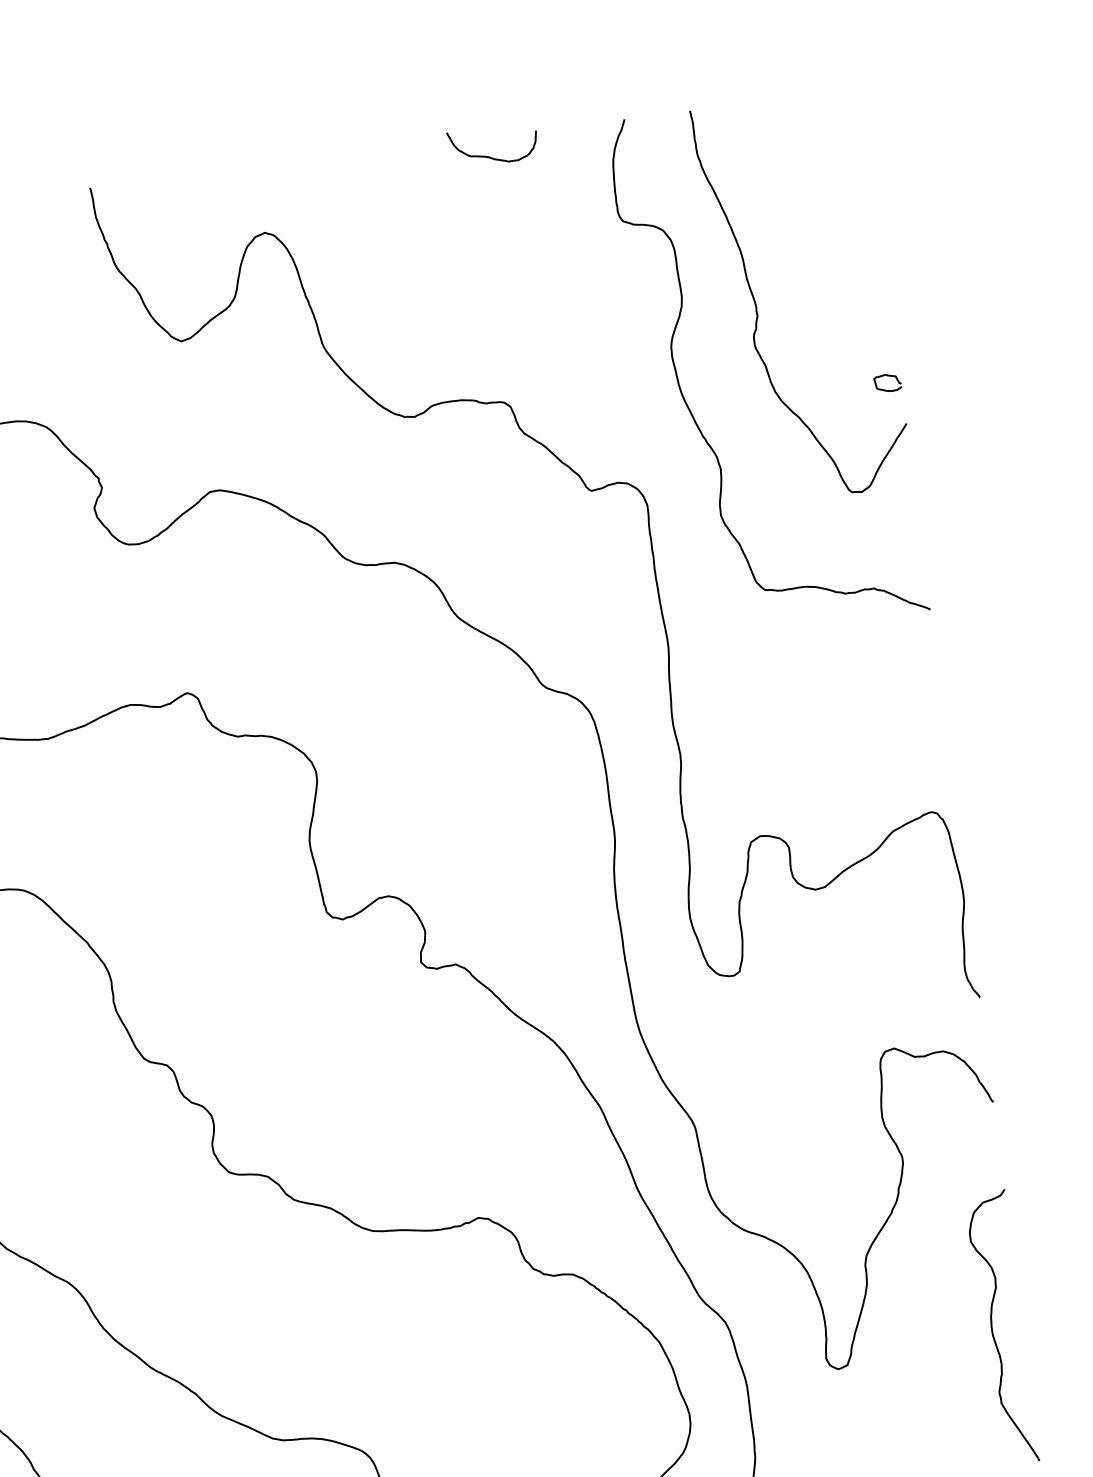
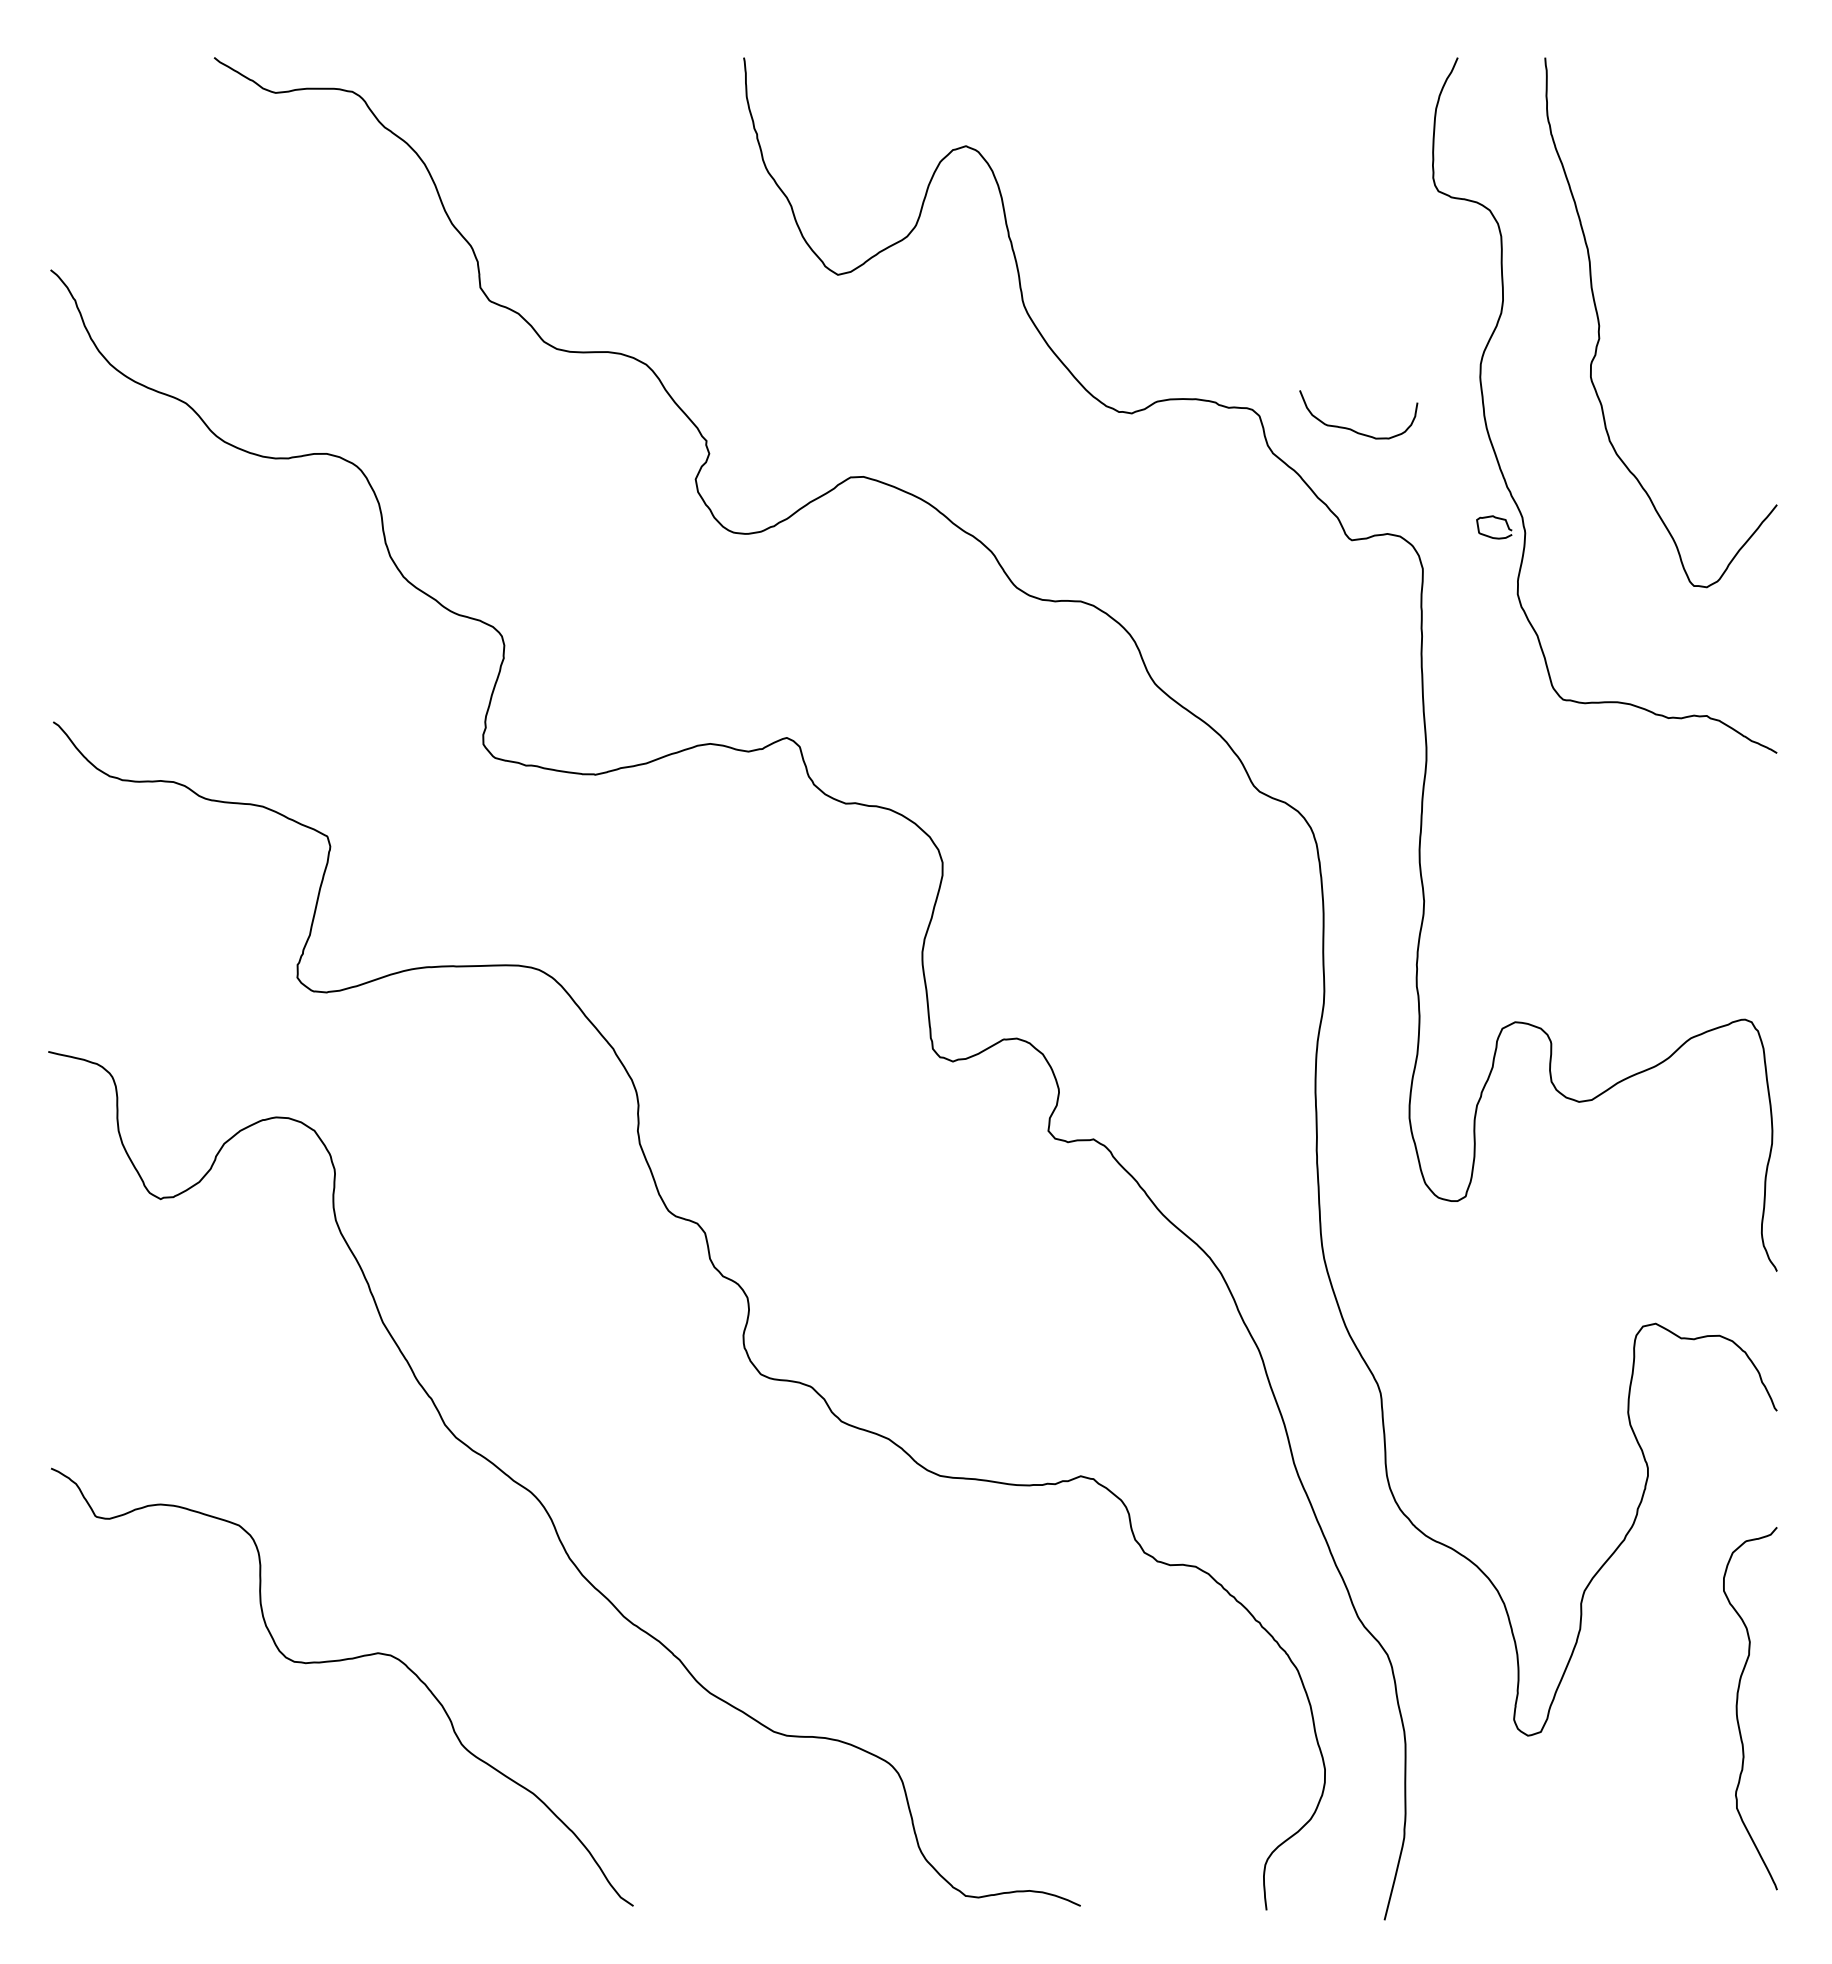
curve: (489, 156) -> (1351, 428), moved
curve: (890, 376) -> (1498, 519), moved

